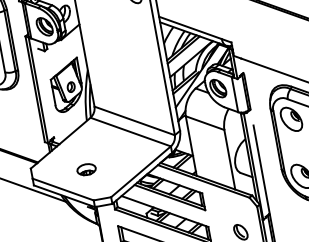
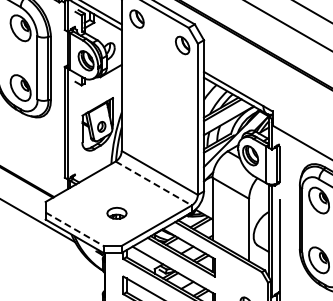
line: (130, 132) -> (153, 183), solid -> dashed
part: (86, 169) -> (116, 213), moved
line: (64, 189) -> (75, 229), solid -> dashed

